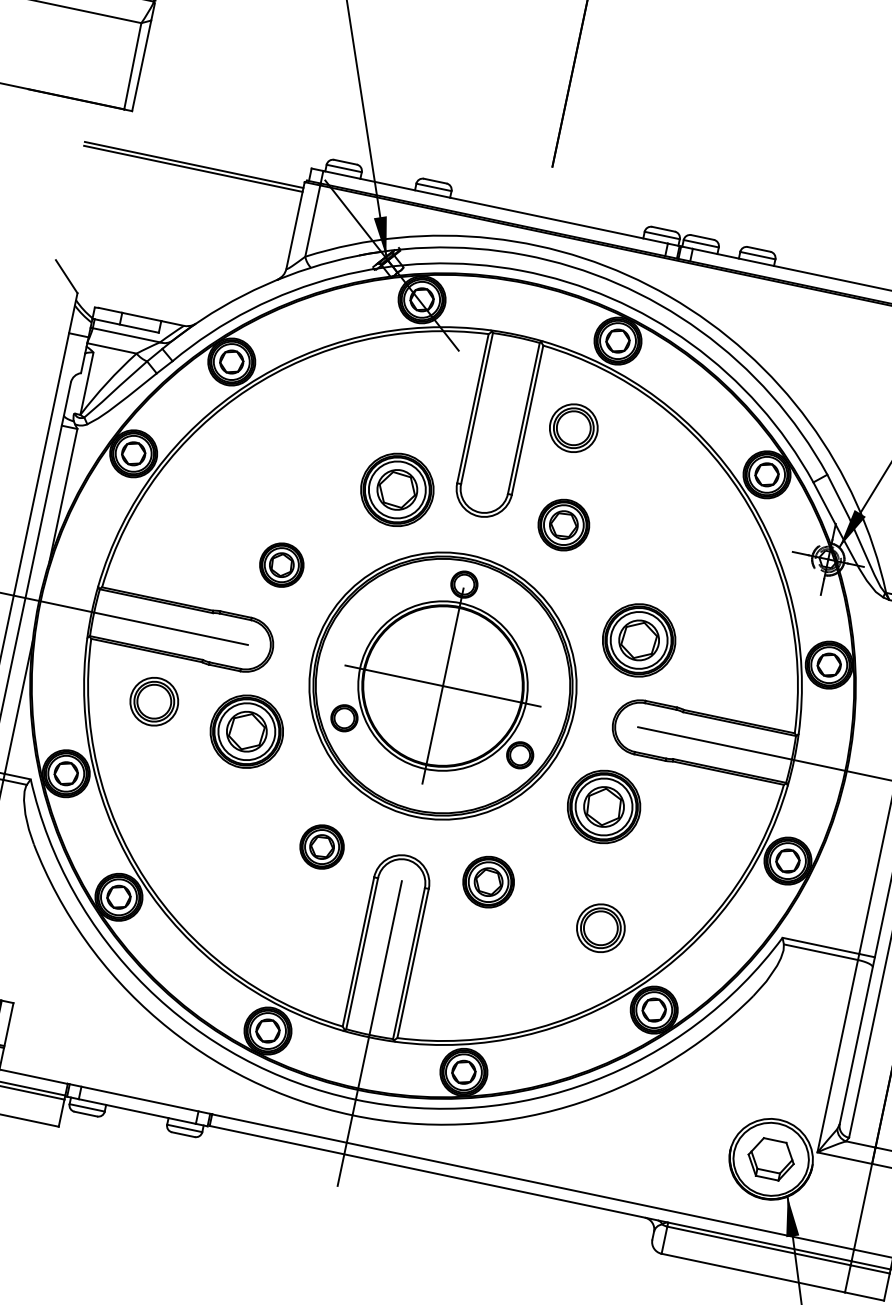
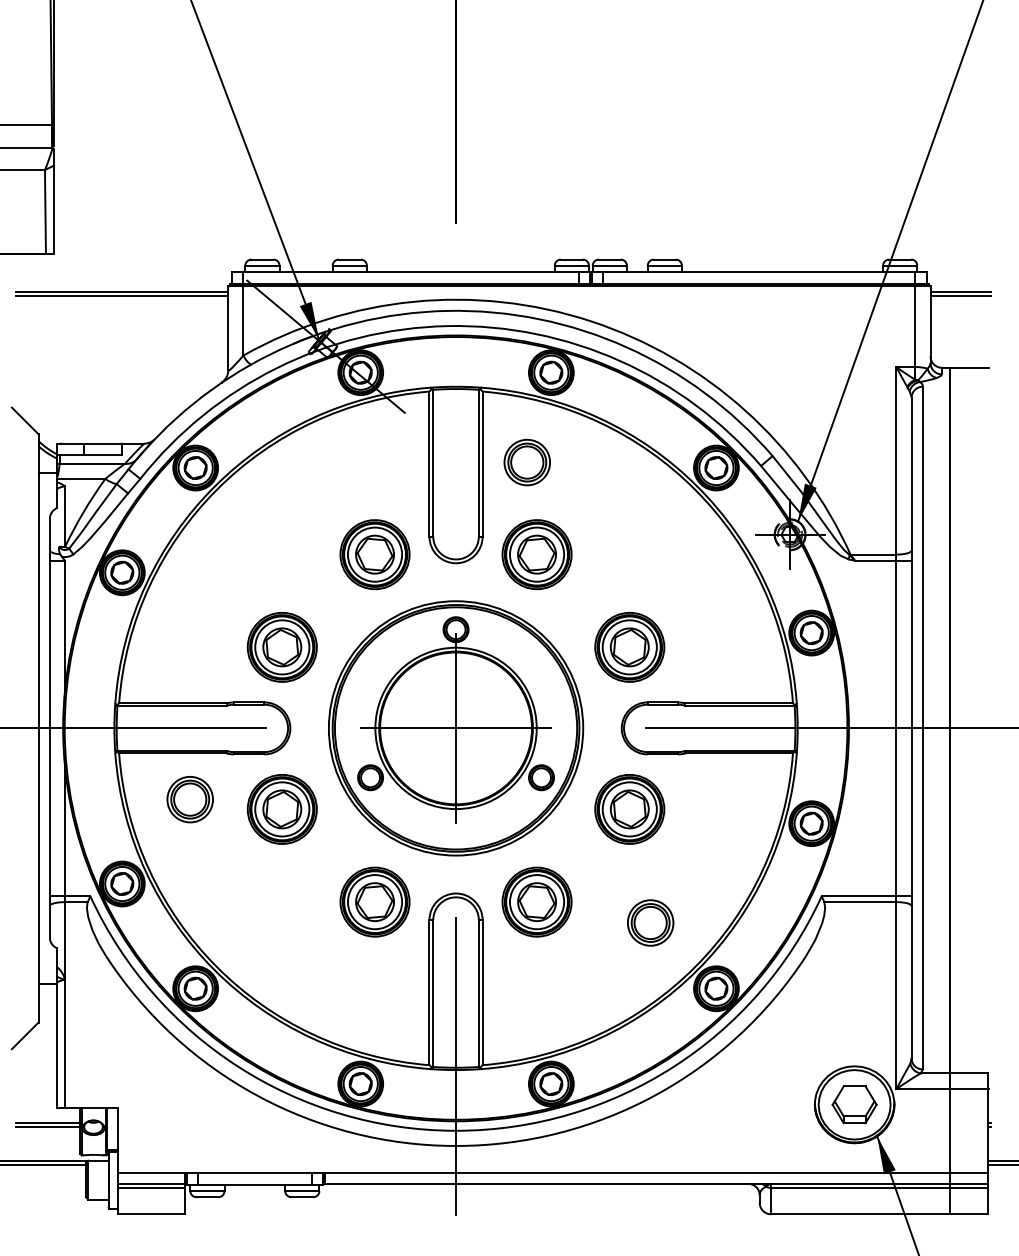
part: (563, 524) -> (536, 554), size x1.43
part: (281, 565) -> (281, 647), size x1.67
part: (321, 846) -> (374, 901), size x1.67
part: (488, 881) -> (536, 901), size x1.43

